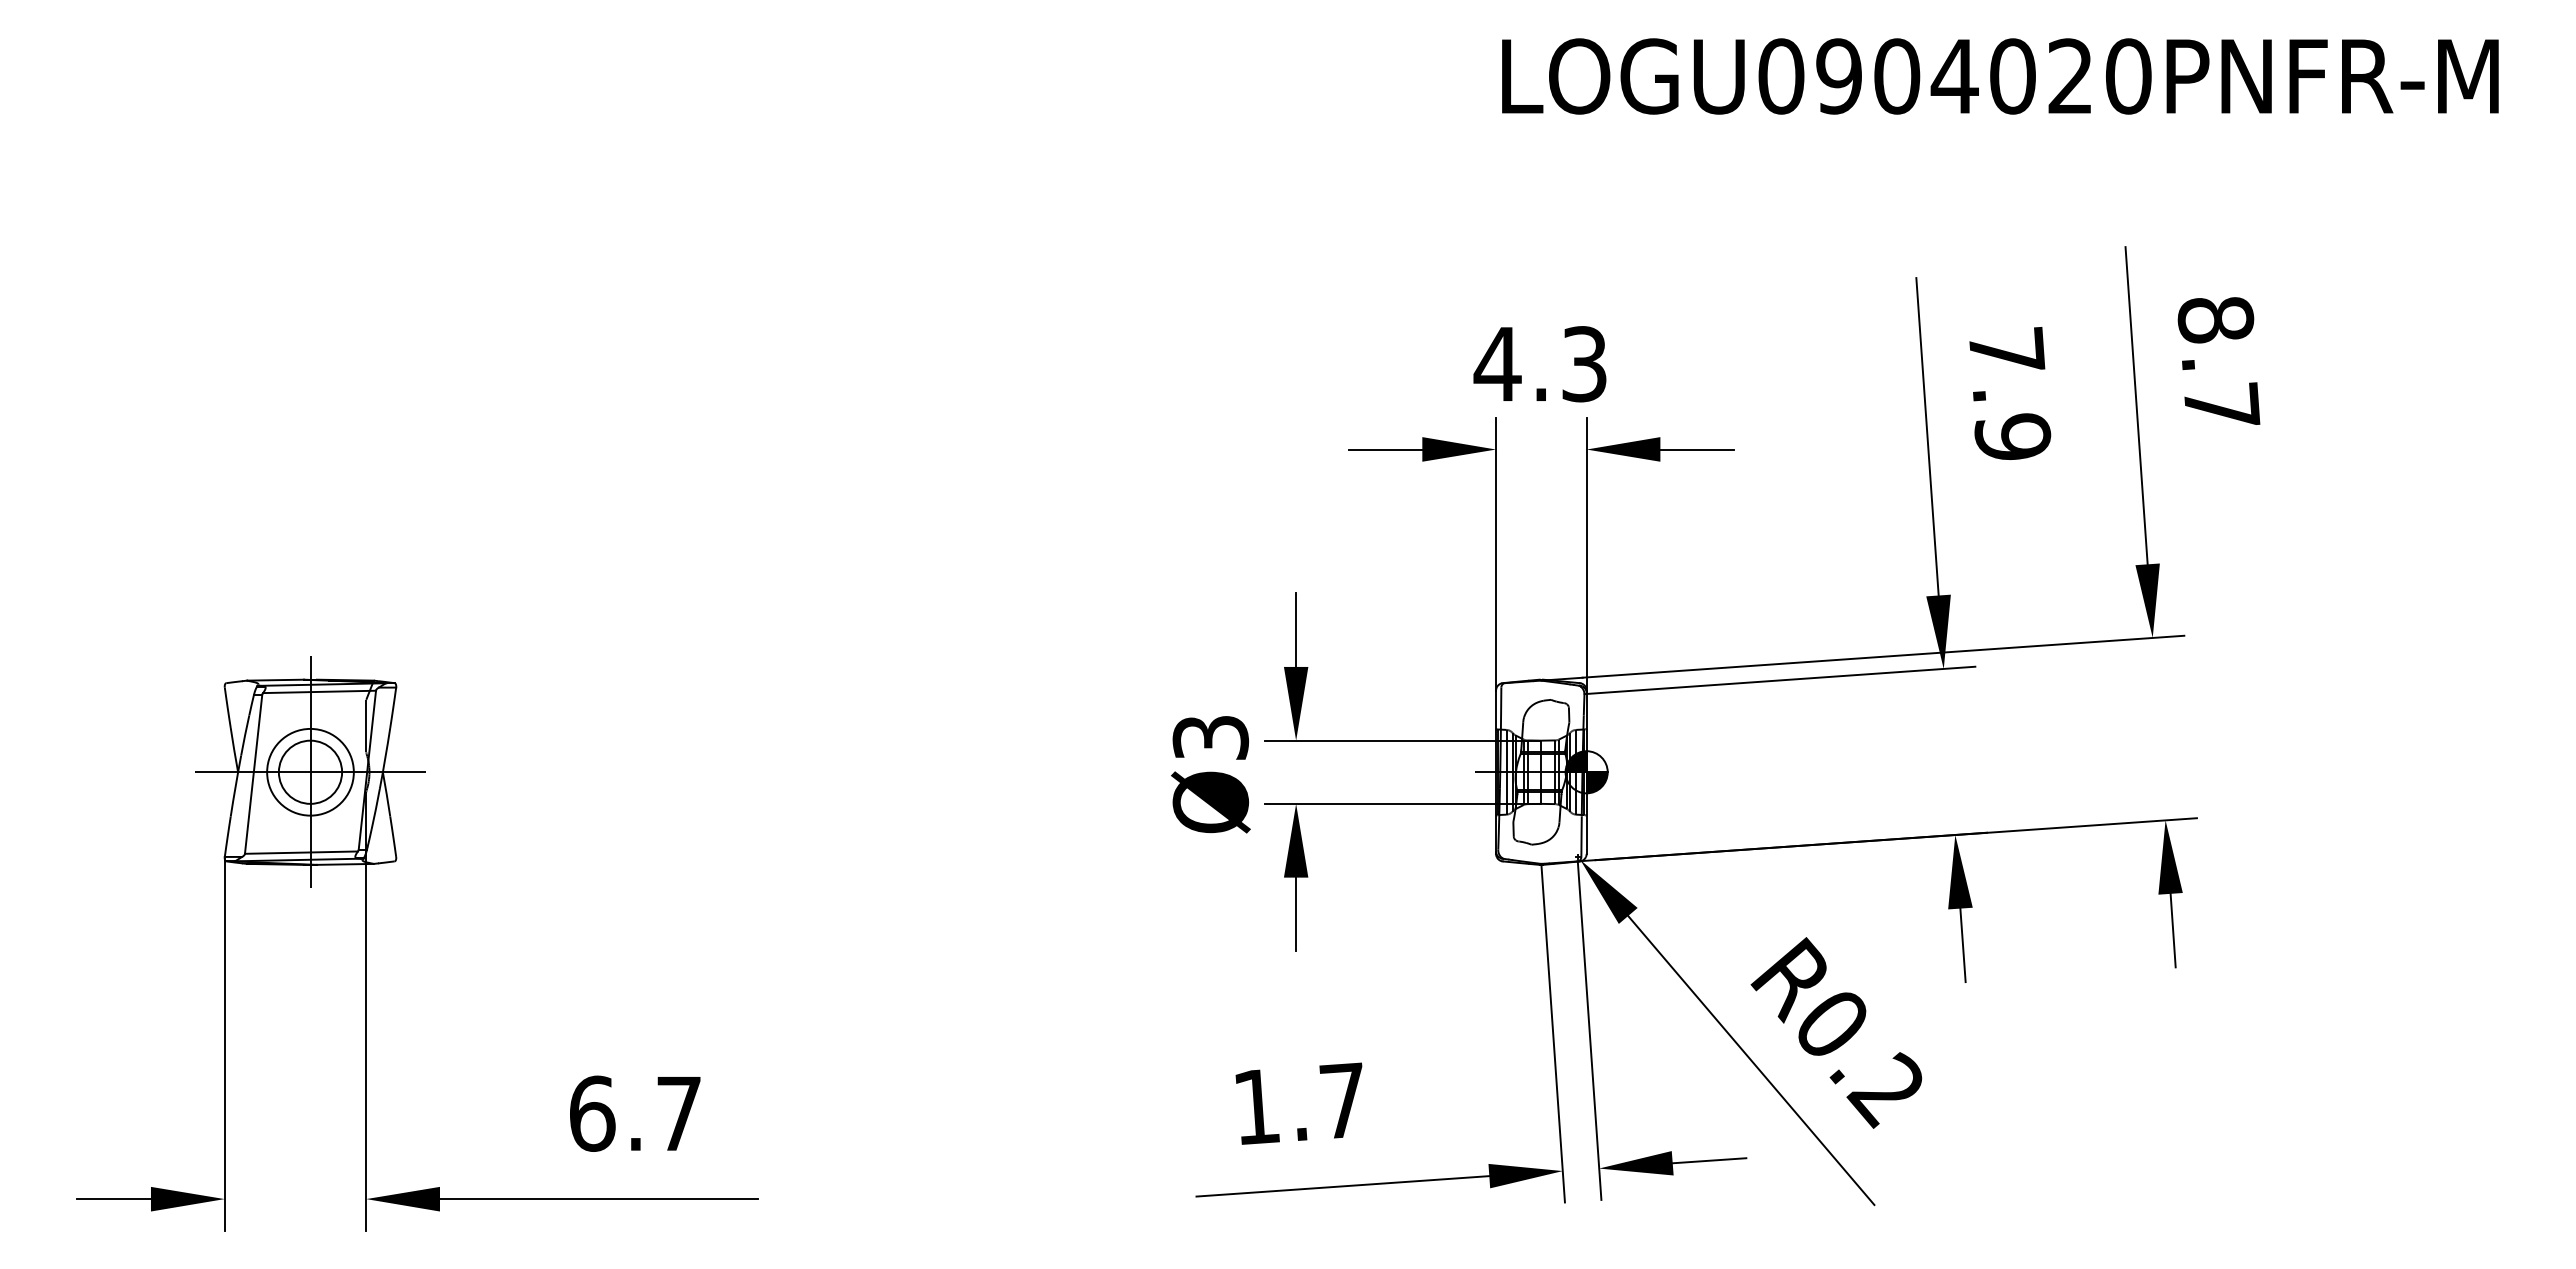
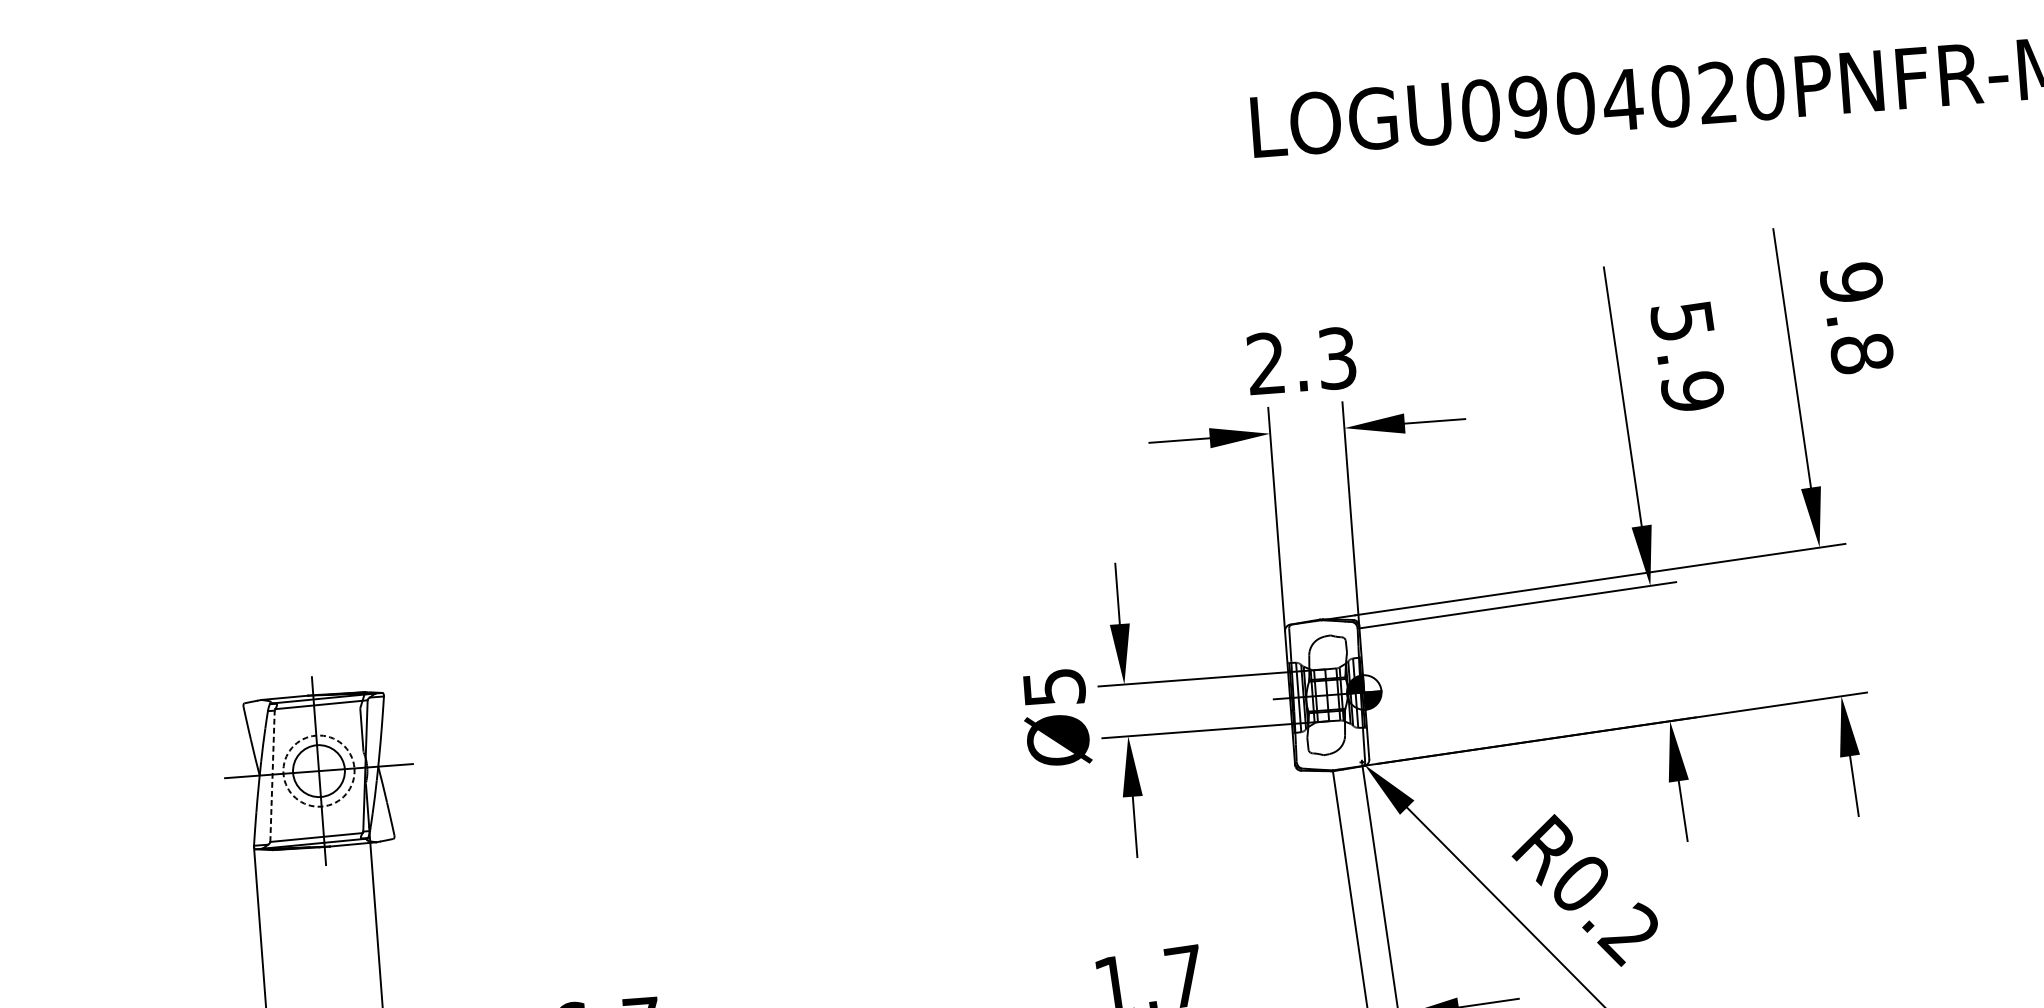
text: (2006, 349) -> (1682, 320), 7.9 -> 5.9
text: (2218, 362) -> (1856, 317), 8.7 -> 9.8
text: (1497, 363) -> (1266, 363), 4.3 -> 2.3
text: (1210, 737) -> (1054, 687), Ø3 -> Ø5
circle: (310, 771) -> (318, 770), solid -> dashed
line: (253, 774) -> (272, 776), solid -> dashed

